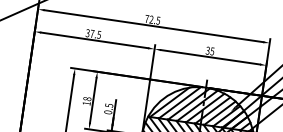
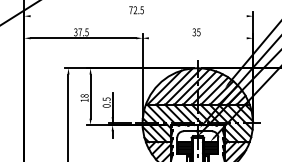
line: (153, 26) -> (138, 16), removed
line: (210, 57) -> (197, 38), removed

